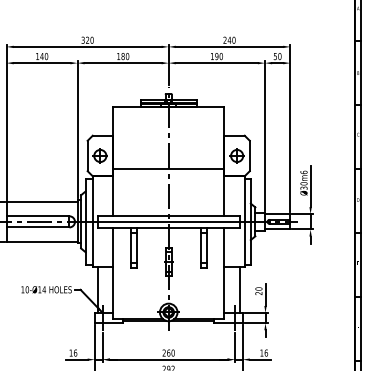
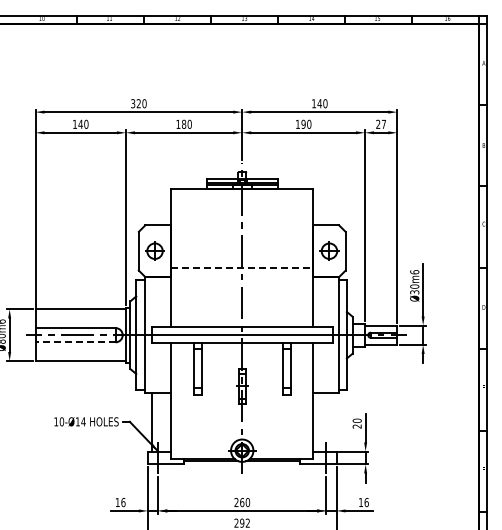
text: (224, 40) -> (313, 103), 240 -> 140
text: (277, 55) -> (381, 123), 50 -> 27
line: (168, 168) -> (242, 267), solid -> dashed
line: (37, 227) -> (75, 342), solid -> dashed
line: (239, 290) -> (332, 422), removed

